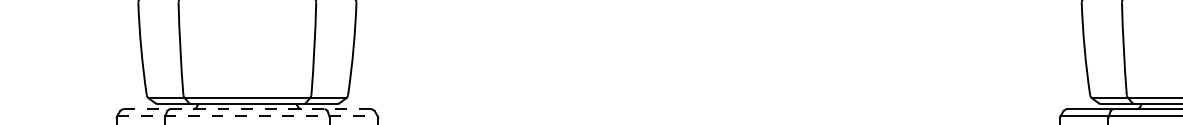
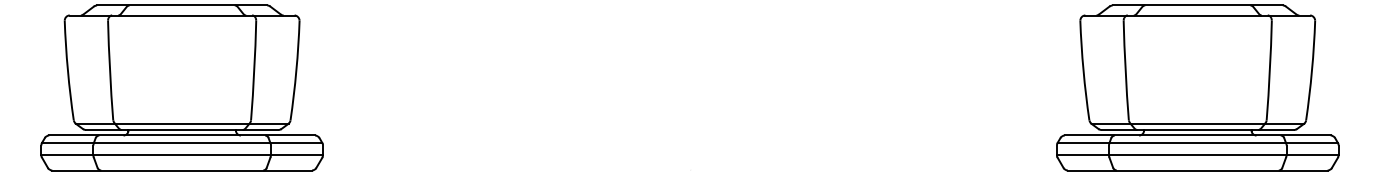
line: (247, 109) -> (182, 135), dashed -> solid
line: (247, 115) -> (182, 142), dashed -> solid

